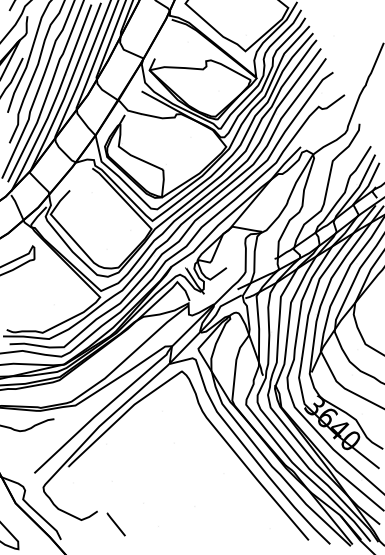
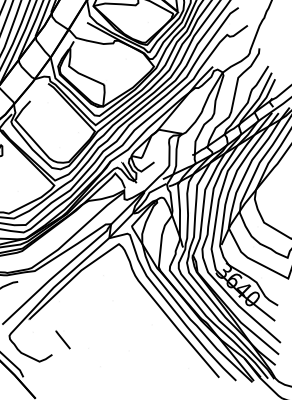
line: (115, 524) -> (62, 339), moved

